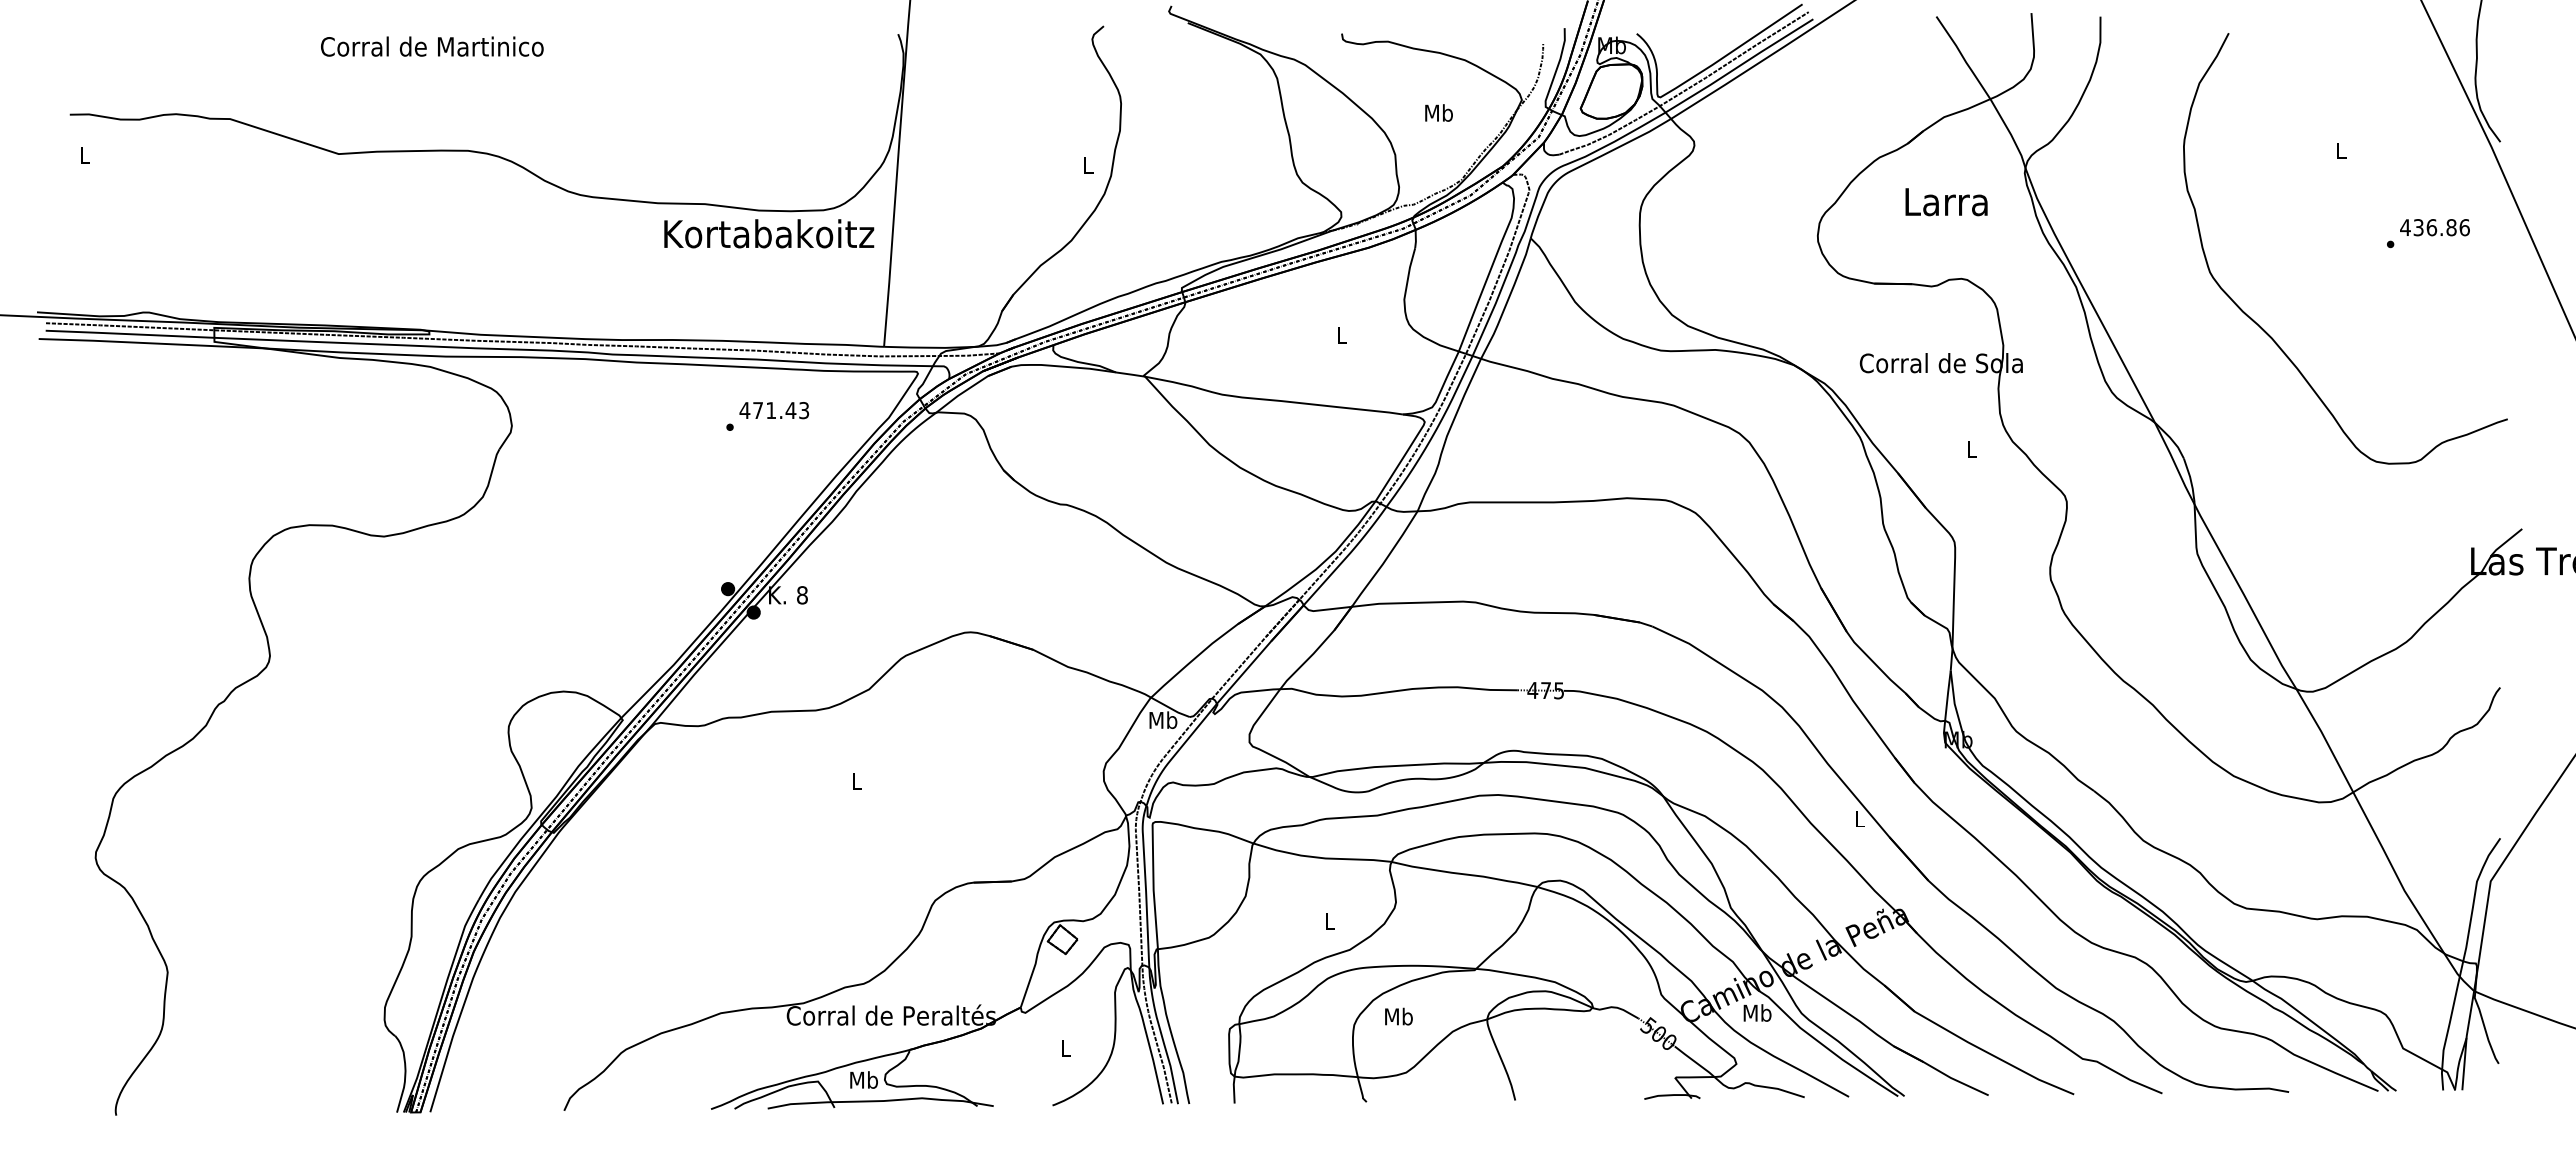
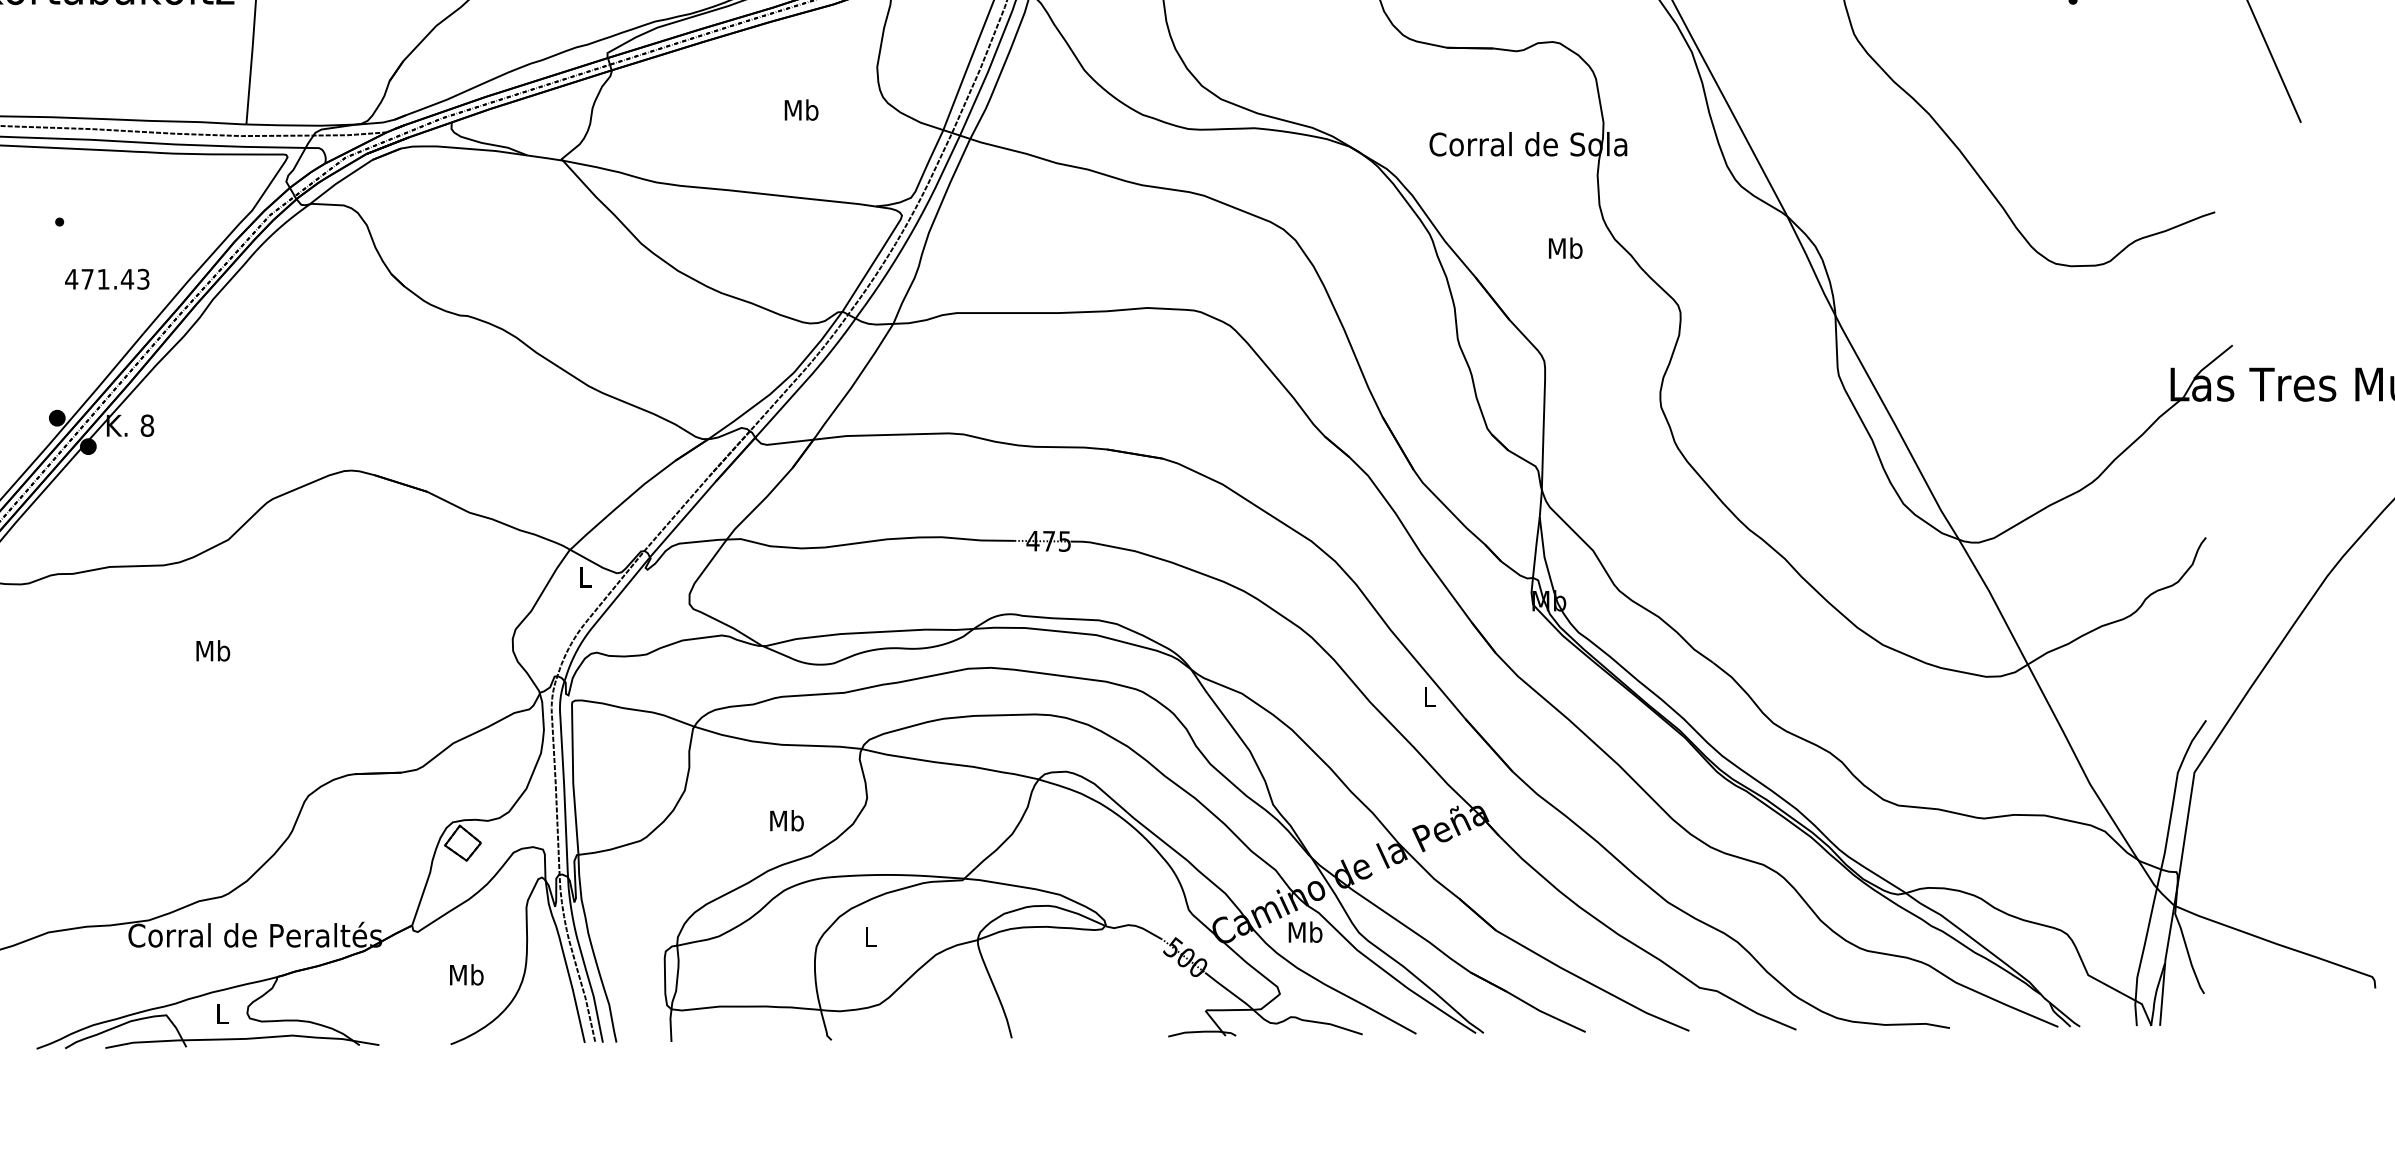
text: (1341, 334) -> (801, 109), L -> Mb
text: (773, 410) -> (106, 279), moved
text: (1972, 448) -> (1566, 247), L -> Mb
text: (1163, 720) -> (585, 577), Mb -> L
text: (856, 780) -> (212, 650), L -> Mb
text: (1329, 920) -> (786, 820), L -> Mb
text: (1398, 1016) -> (870, 936), Mb -> L
text: (1065, 1047) -> (466, 974), L -> Mb
text: (863, 1079) -> (221, 1012), Mb -> L

